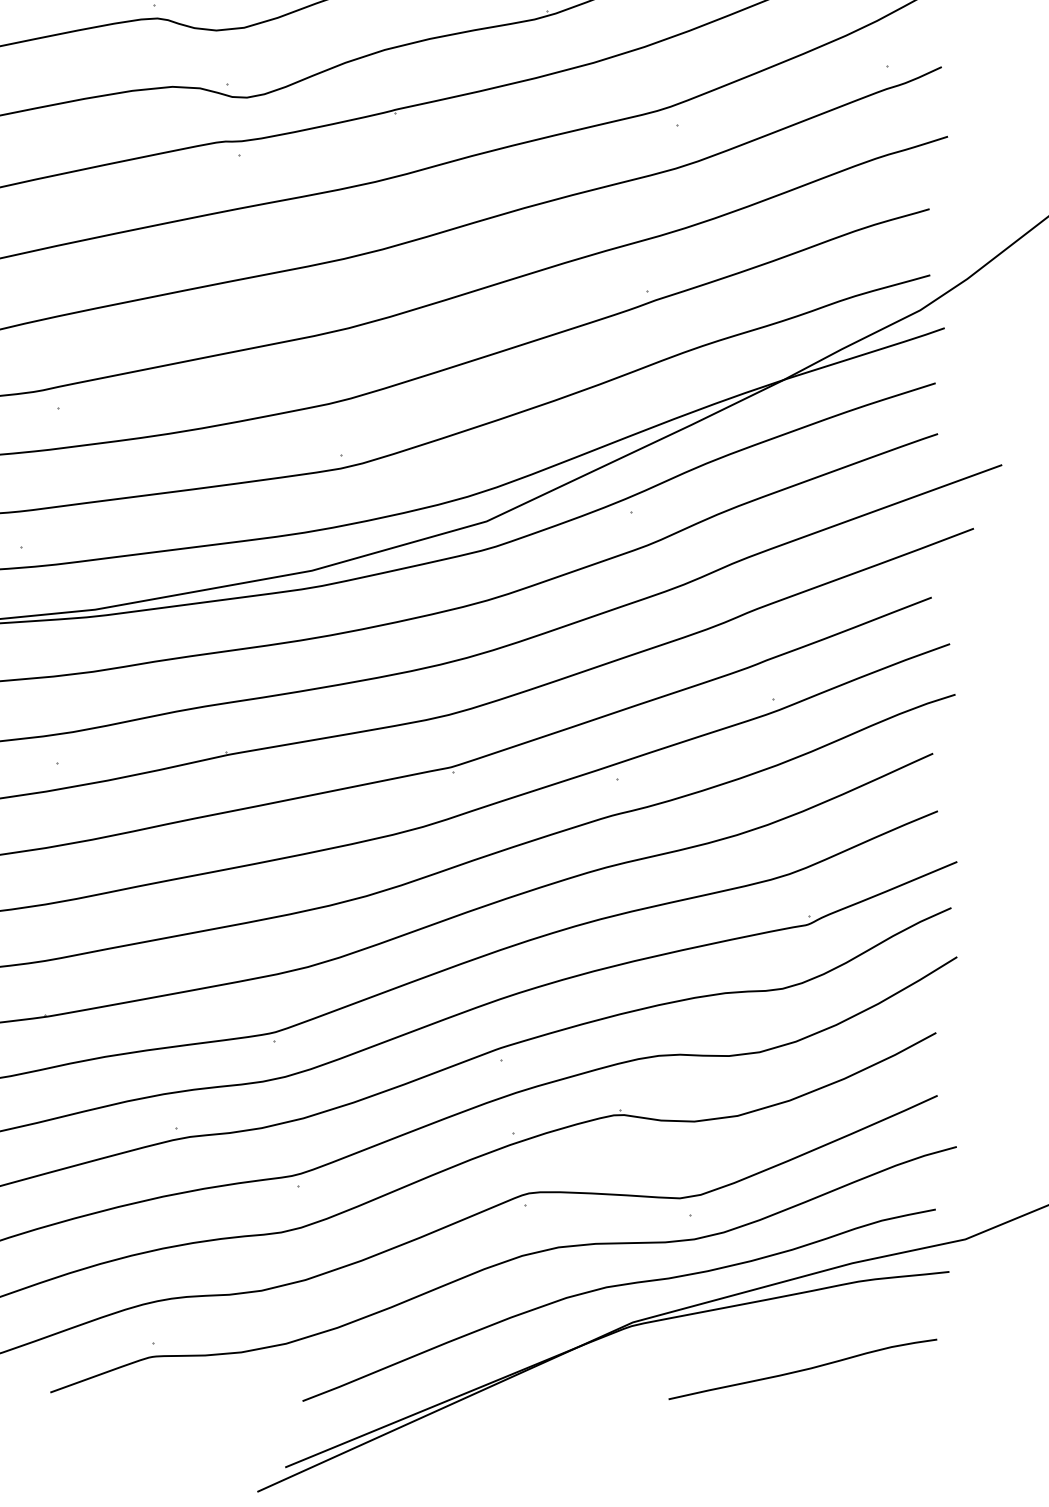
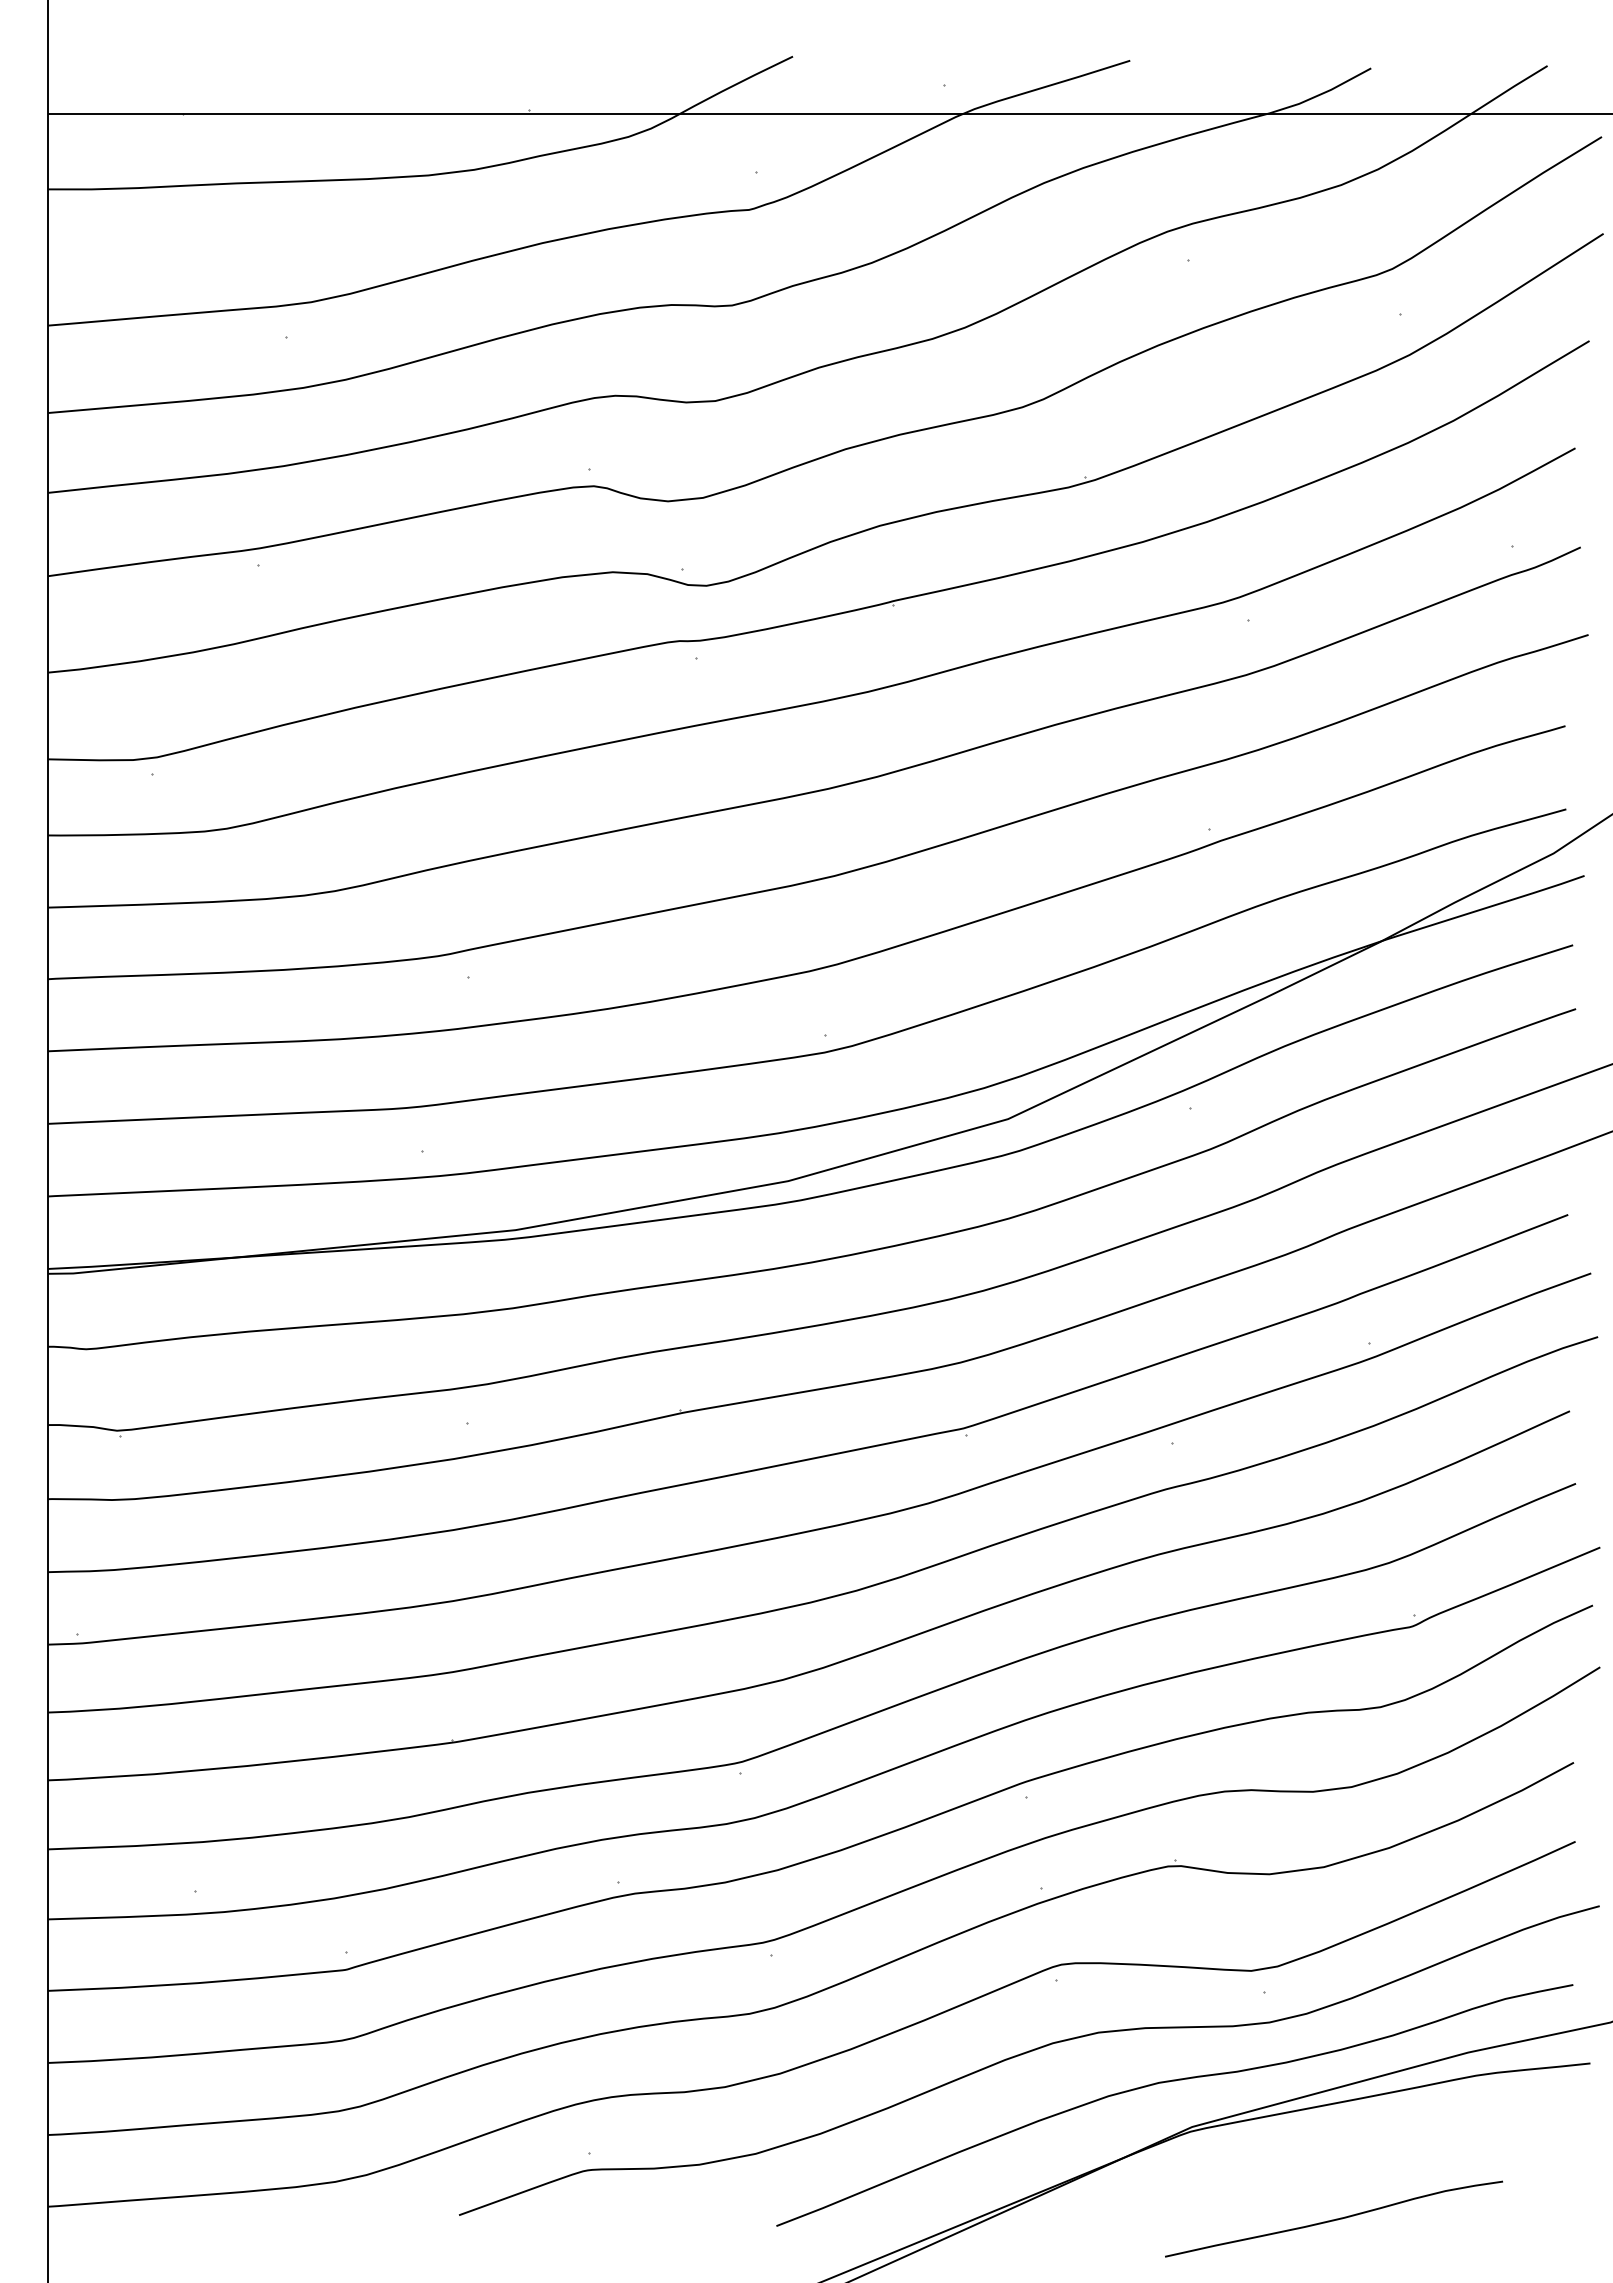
curve: (802, 1369) -> (1333, 2219), moved

